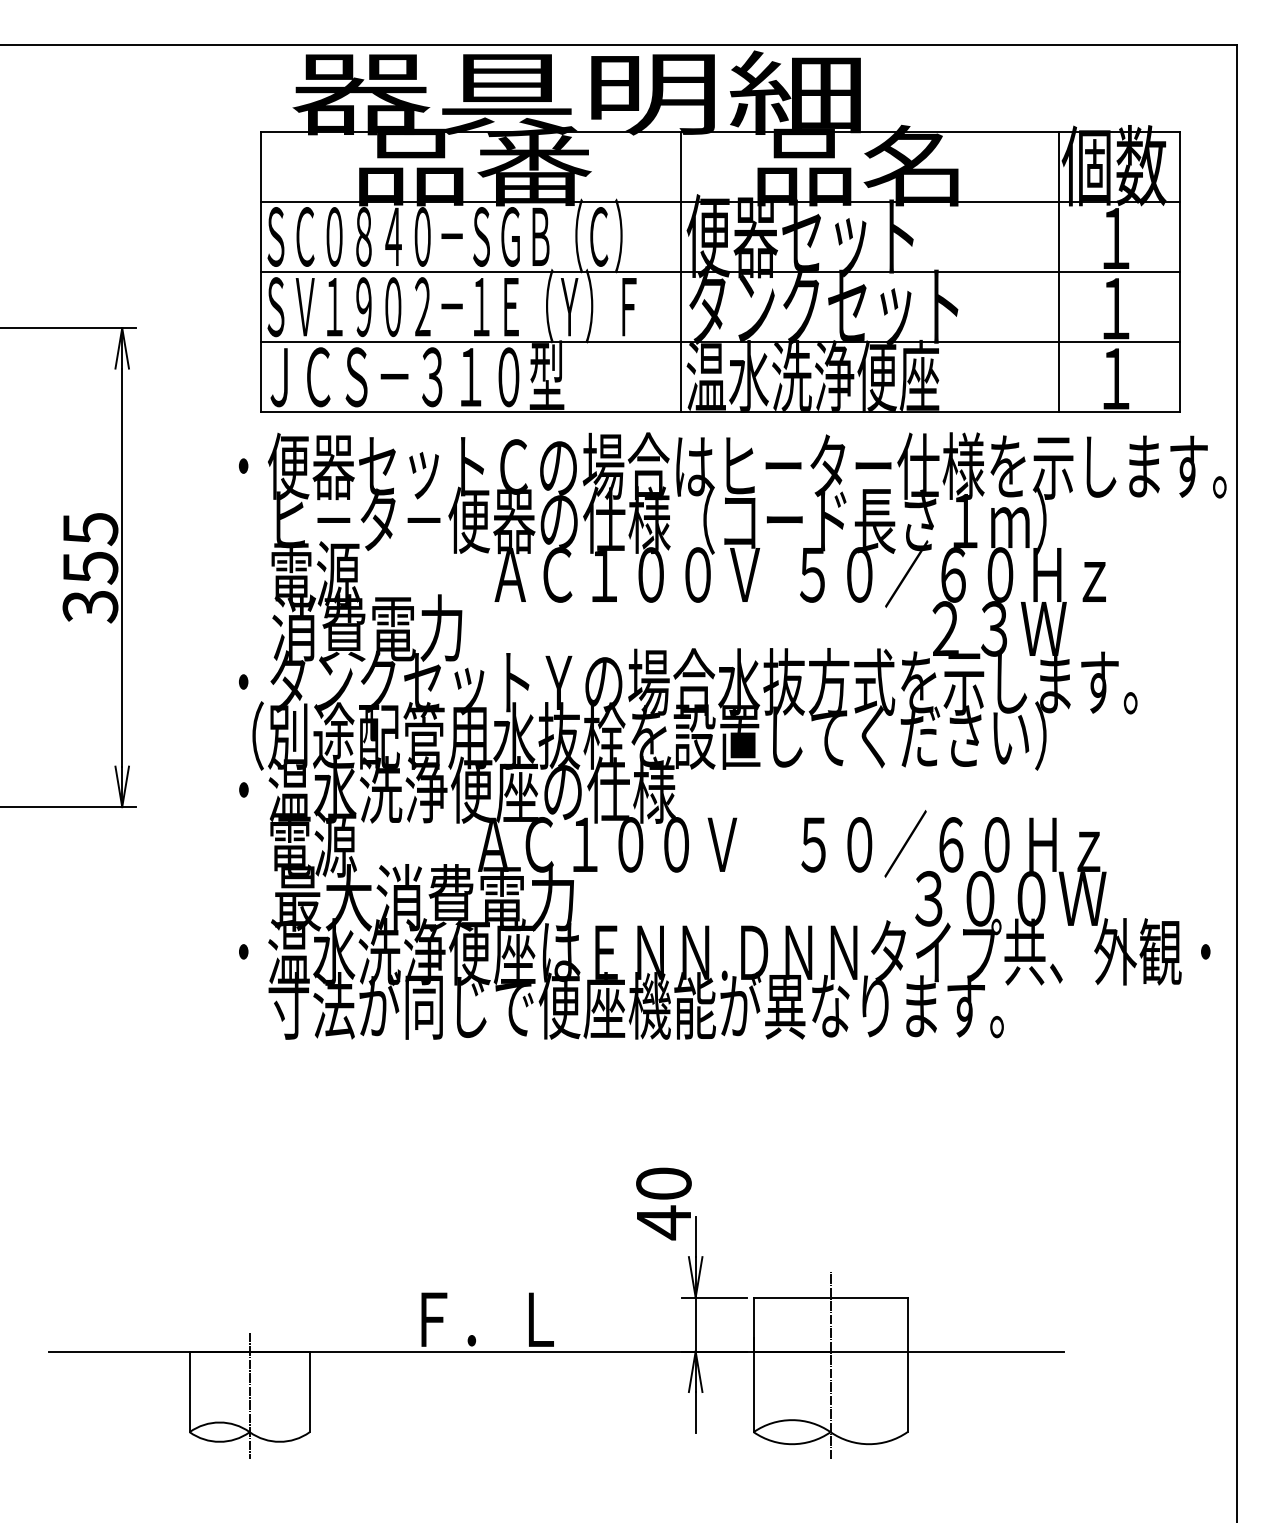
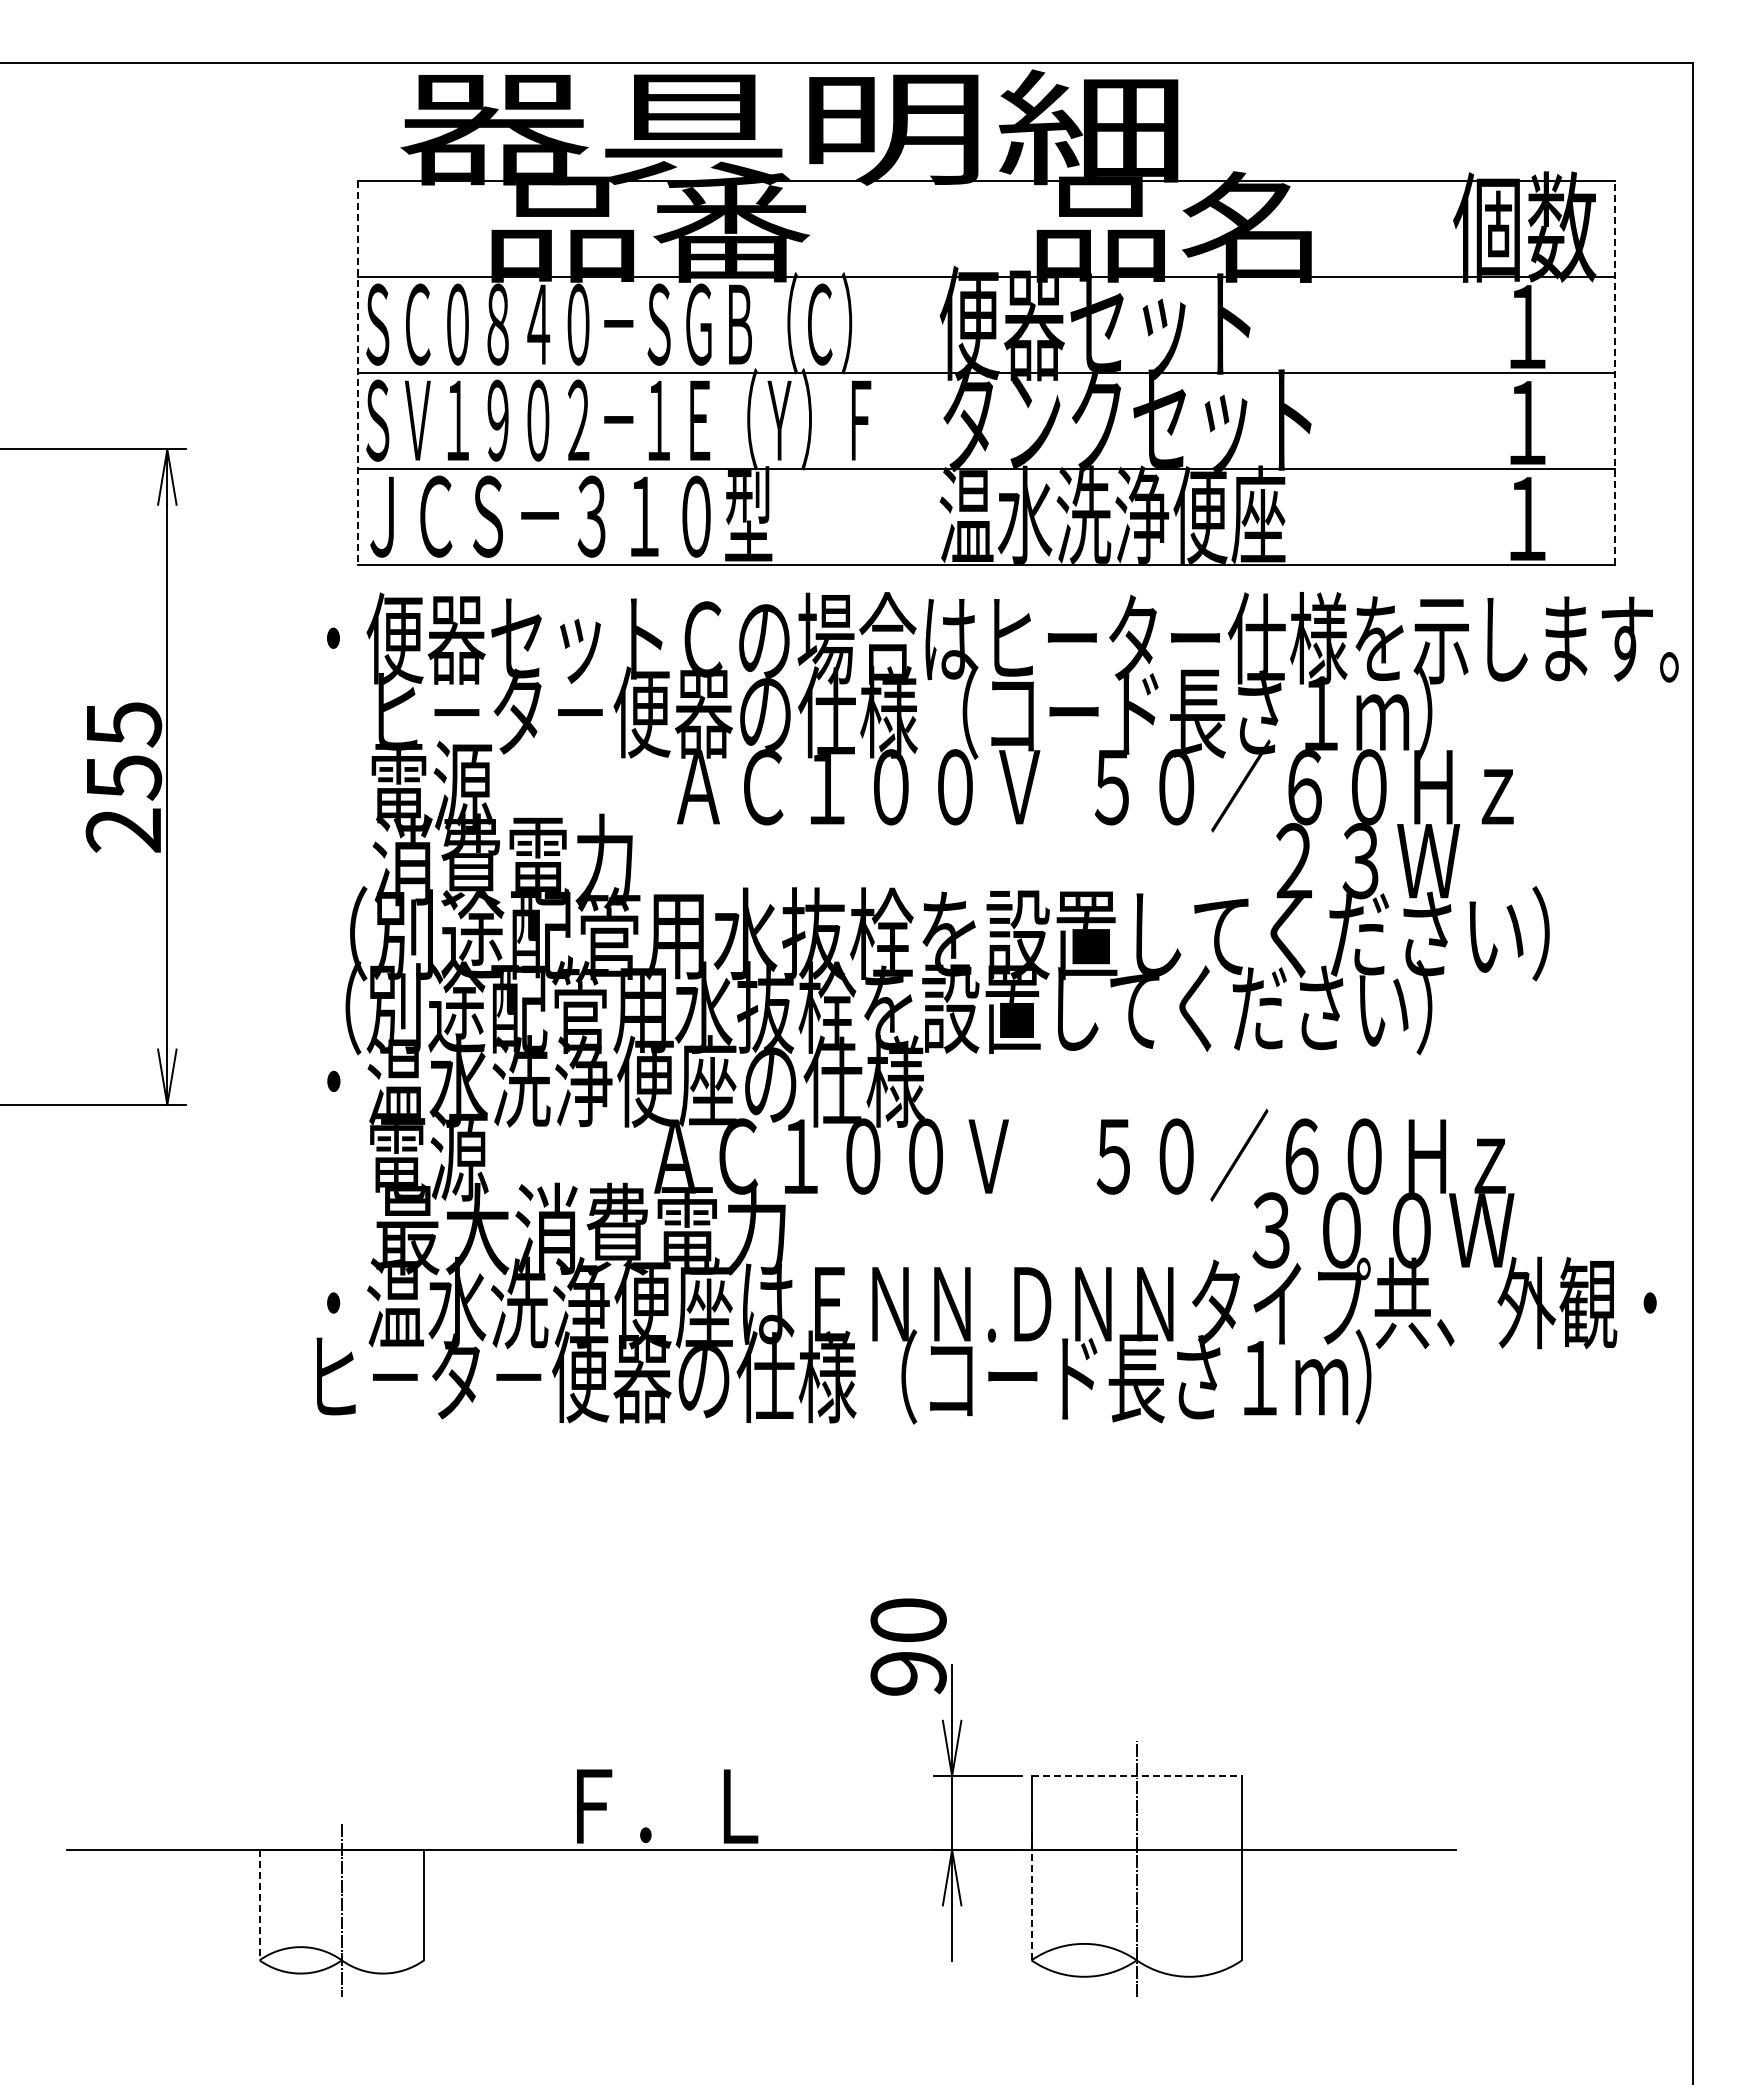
line: (680, 271) -> (931, 372), removed
line: (1058, 271) -> (1448, 372), removed
line: (1180, 271) -> (1615, 372), solid -> dashed
line: (261, 272) -> (357, 373), solid -> dashed
text: (90, 606) -> (124, 830), 355 -> 255
text: (687, 681) -> (941, 933), ・タンクセットＹの場合水抜方式を示します。 -> （別途配管用水抜栓を設置してください）
text: (617, 1005) -> (844, 1376), 寸法が同じで便座機能が異なります。 -> ヒ－タ－便器の仕様（コード長さ１ｍ）
text: (663, 1222) -> (908, 1673), 40 -> 90
line: (831, 1297) -> (1137, 1776), solid -> dashed
line: (753, 1385) -> (1031, 1896), solid -> dashed
line: (189, 1392) -> (259, 1905), solid -> dashed

